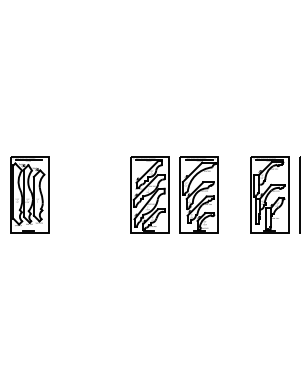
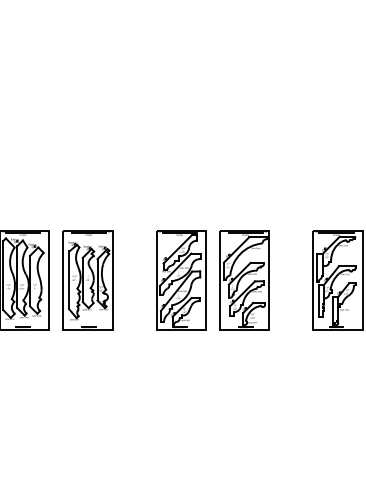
part: (77, 194) -> (86, 278), added

